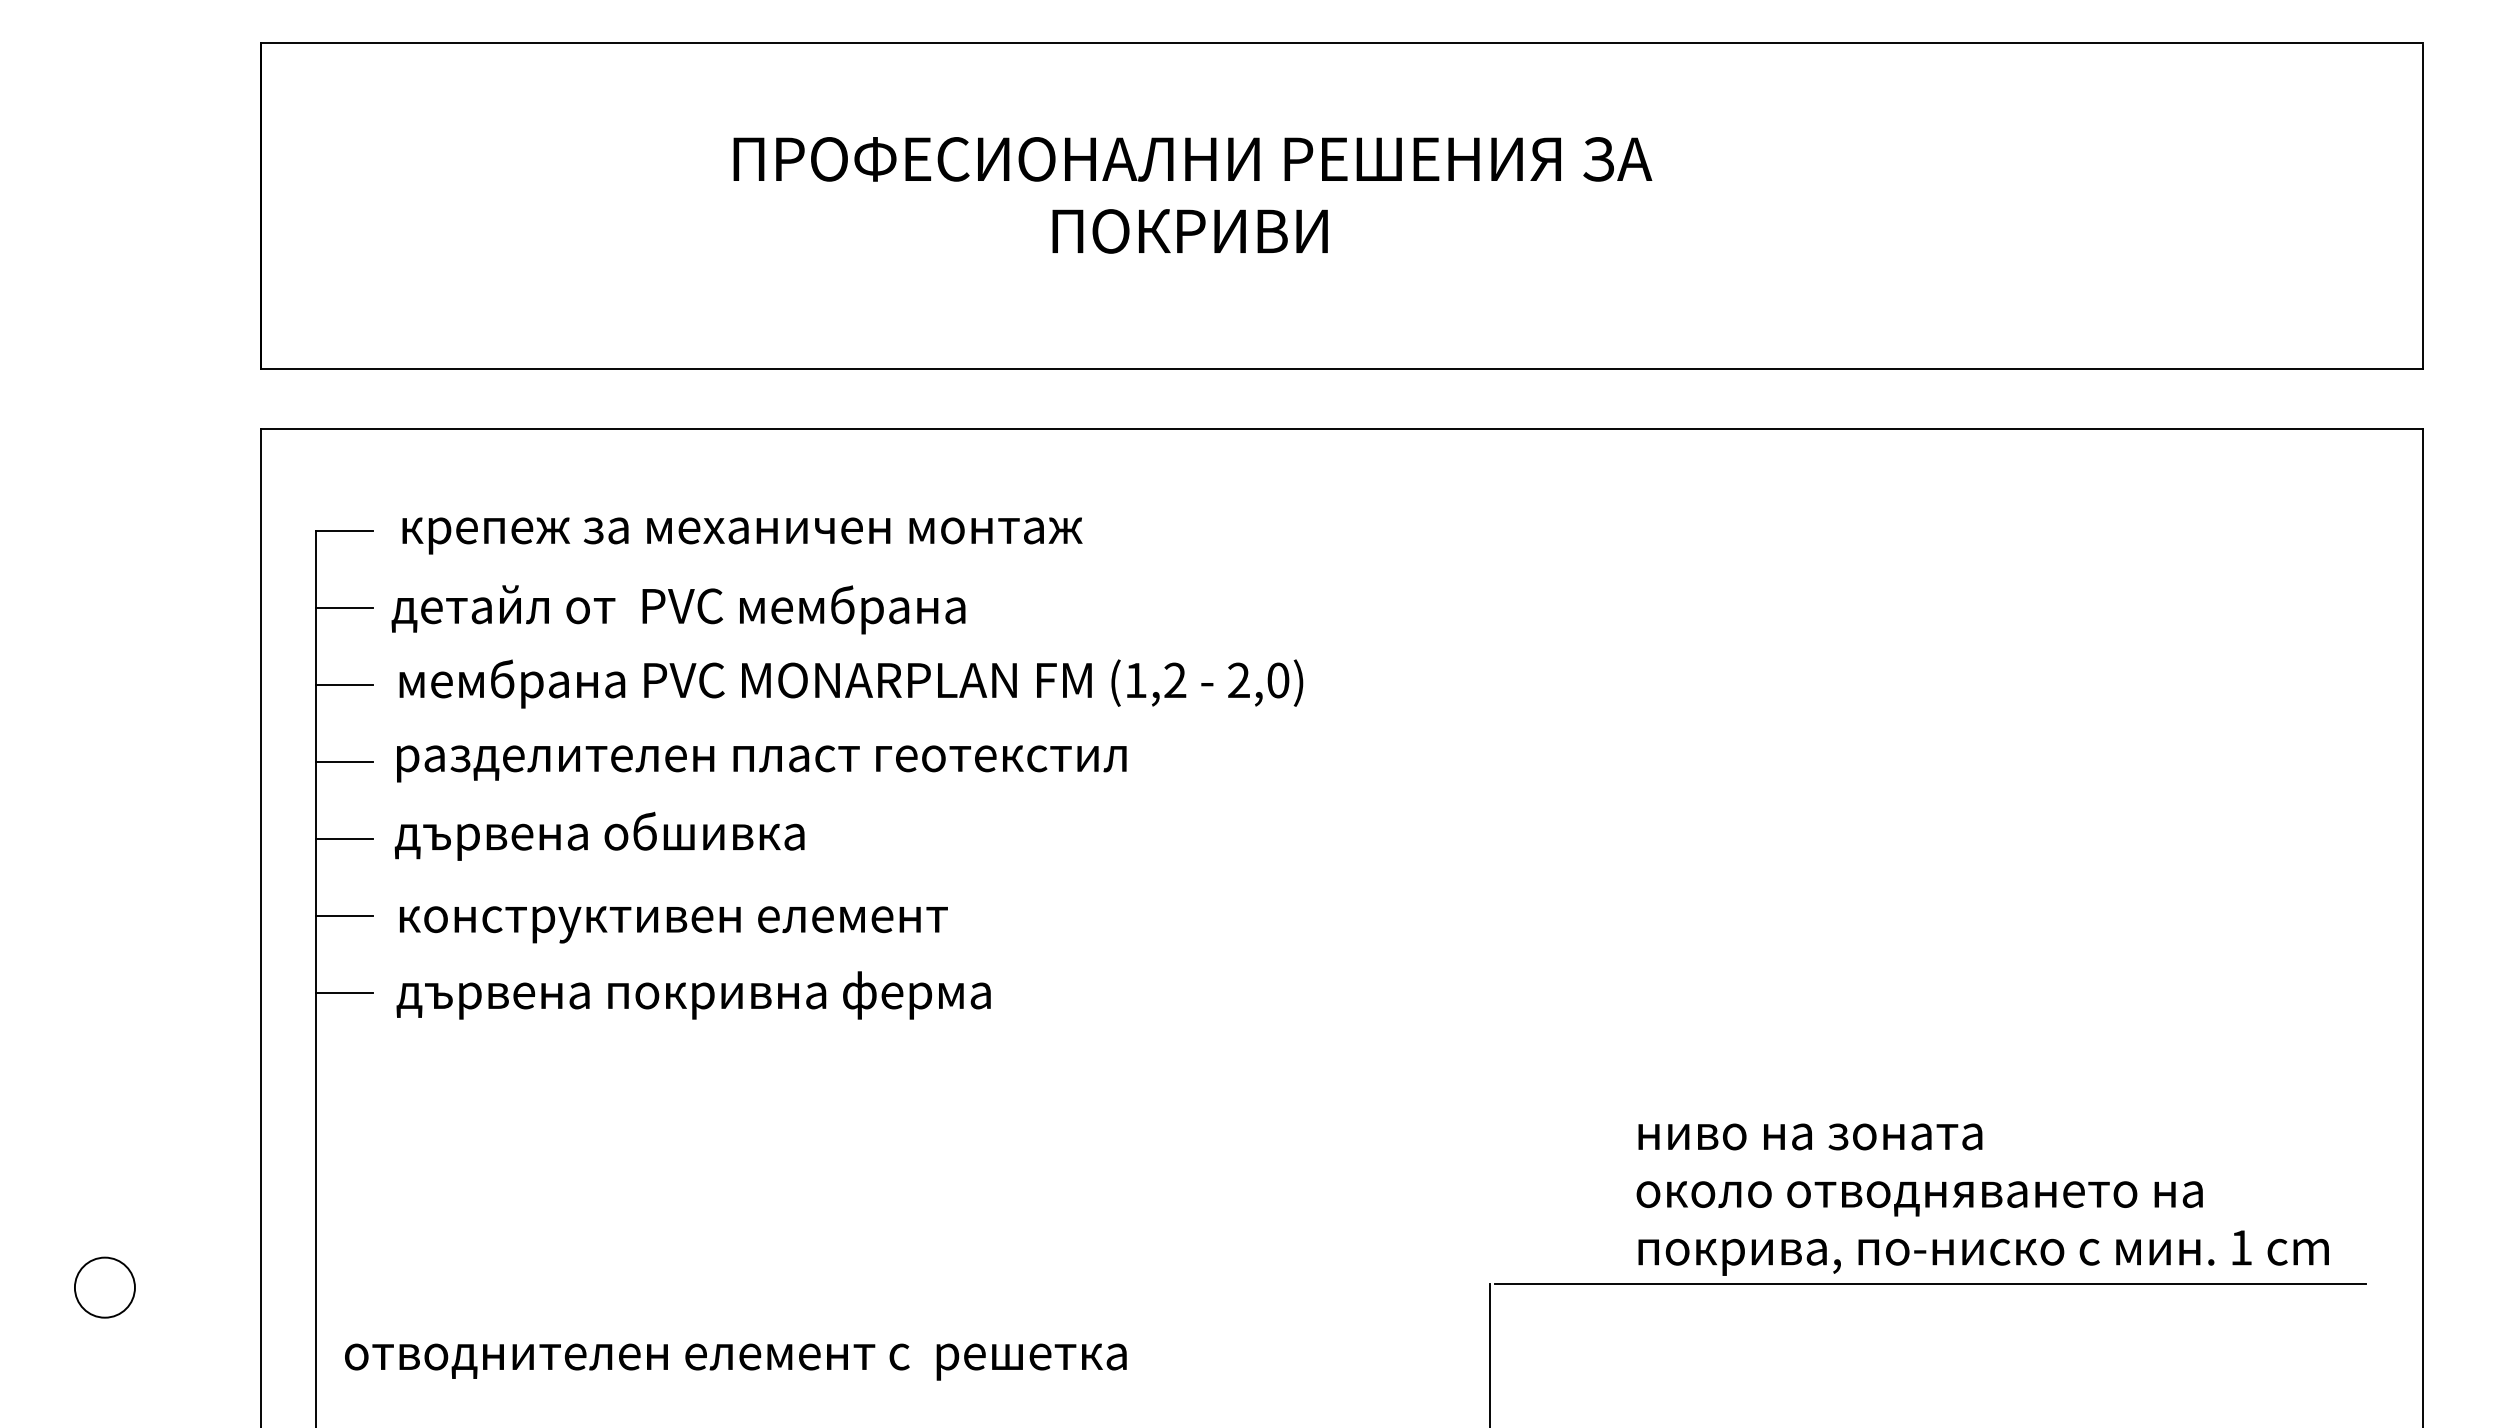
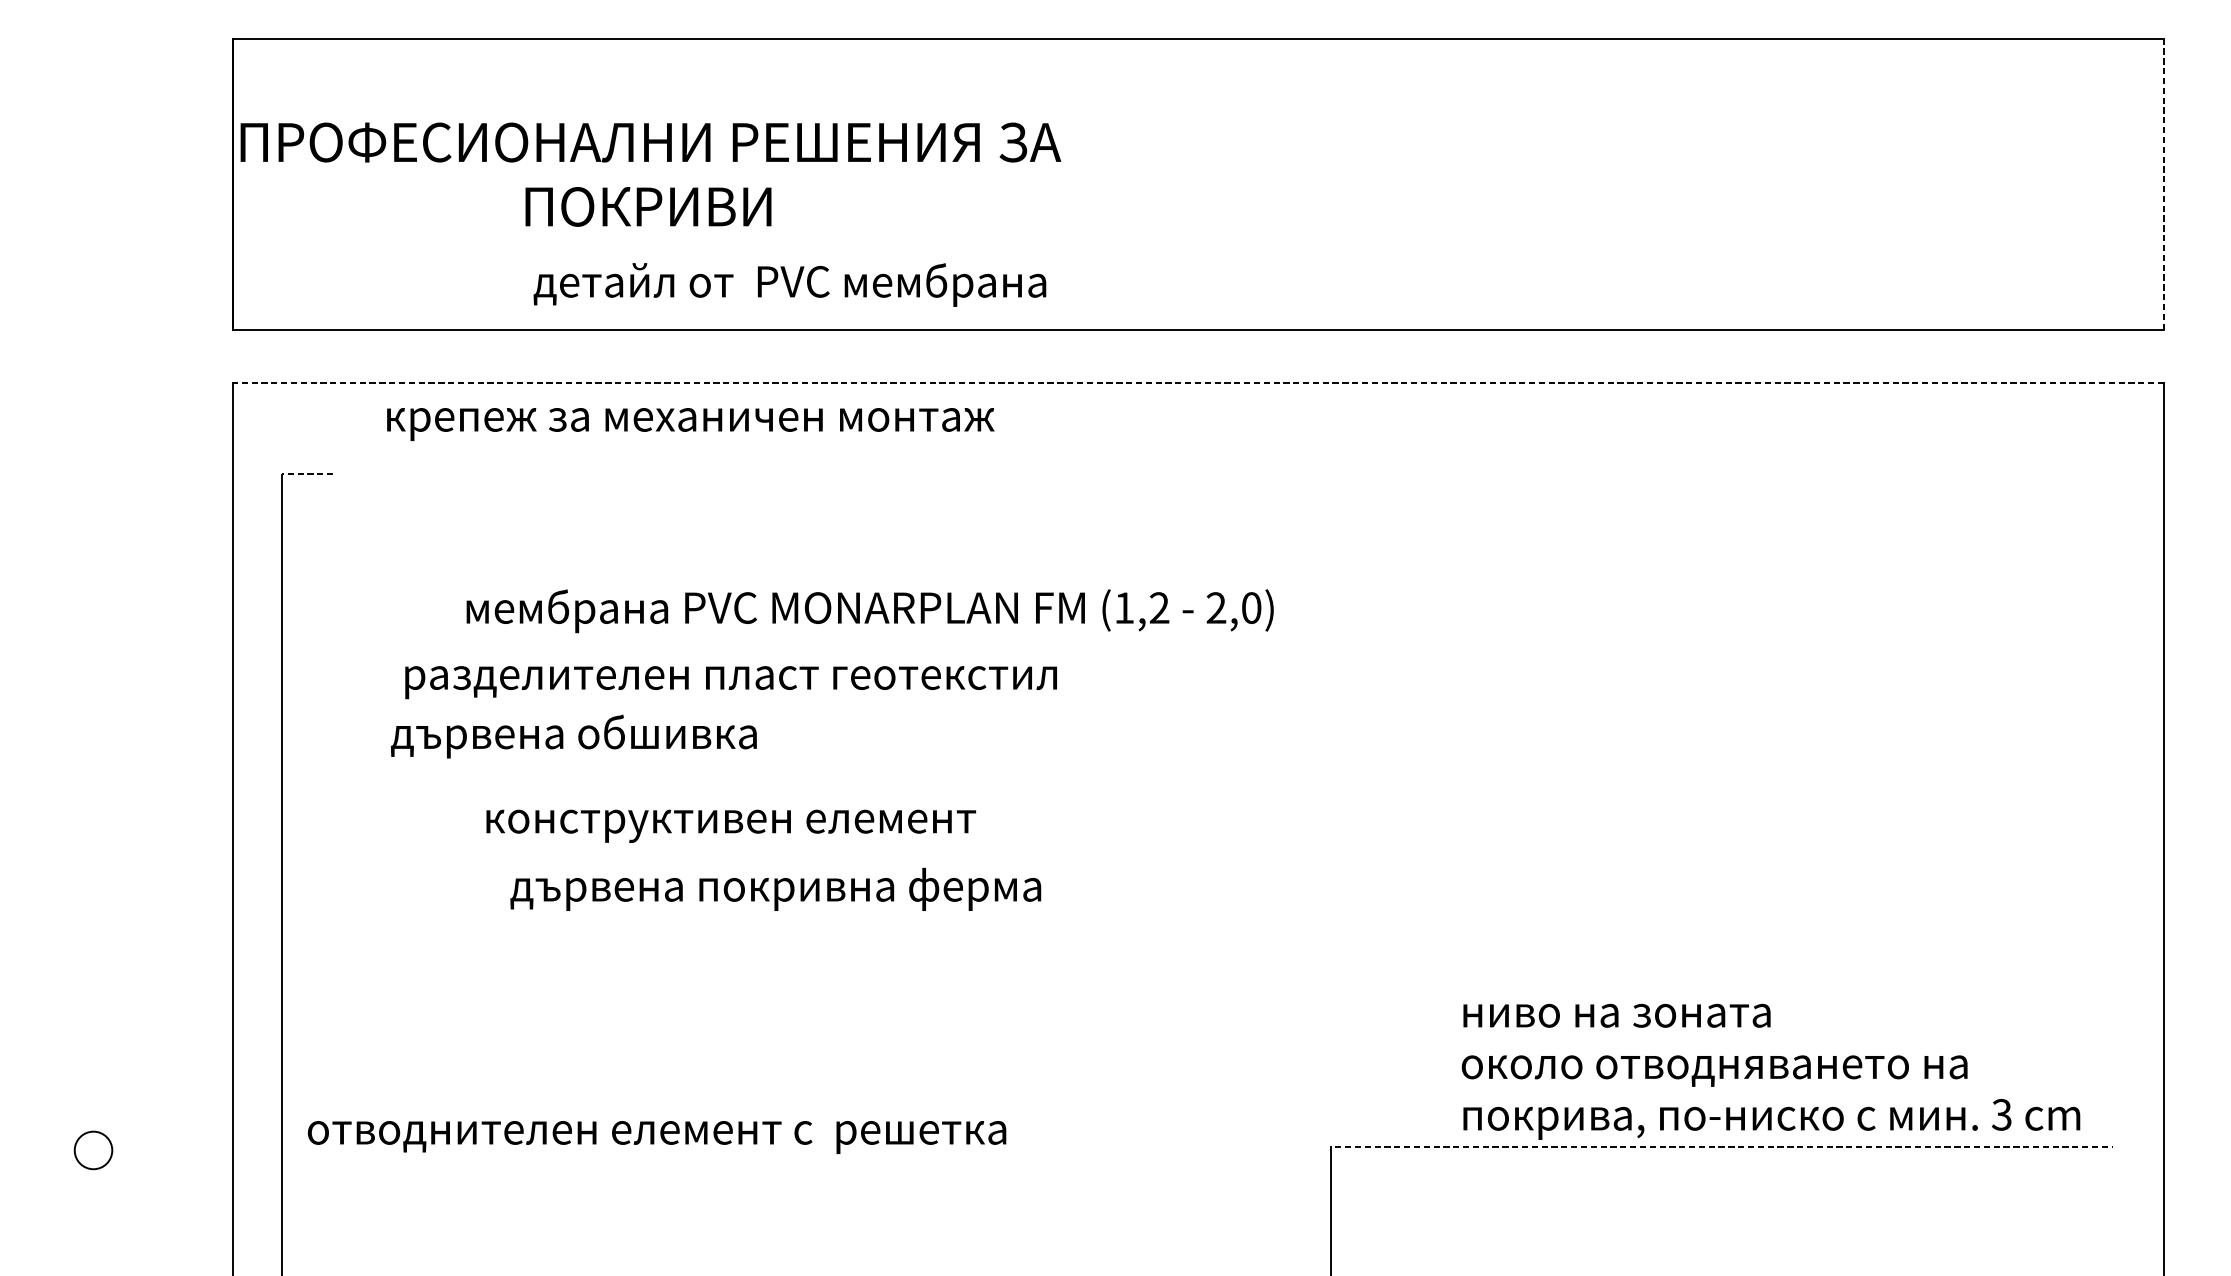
text: (1192, 195) -> (650, 174), moved
line: (2422, 206) -> (2163, 184), solid -> dashed
line: (1341, 428) -> (1198, 382), solid -> dashed
line: (344, 530) -> (307, 474), solid -> dashed
text: (742, 535) -> (690, 424), moved
line: (344, 608) -> (307, 543), removed
text: (678, 609) -> (789, 284), moved
text: (851, 683) -> (870, 610), moved
line: (344, 685) -> (307, 612), removed
line: (344, 762) -> (307, 681), removed
text: (761, 763) -> (730, 682), moved
text: (599, 835) -> (573, 735), moved
line: (344, 838) -> (307, 749), removed
line: (344, 915) -> (307, 817), removed
text: (673, 924) -> (730, 826), moved
line: (344, 992) -> (307, 886), removed
text: (693, 995) -> (775, 889), moved
text: (2240, 1247) -> (2001, 1114), 1 -> 3
line: (1930, 1284) -> (1724, 1147), solid -> dashed
circle: (104, 1287) -> (93, 1150), size x0.7
text: (735, 1361) -> (656, 1136), moved

